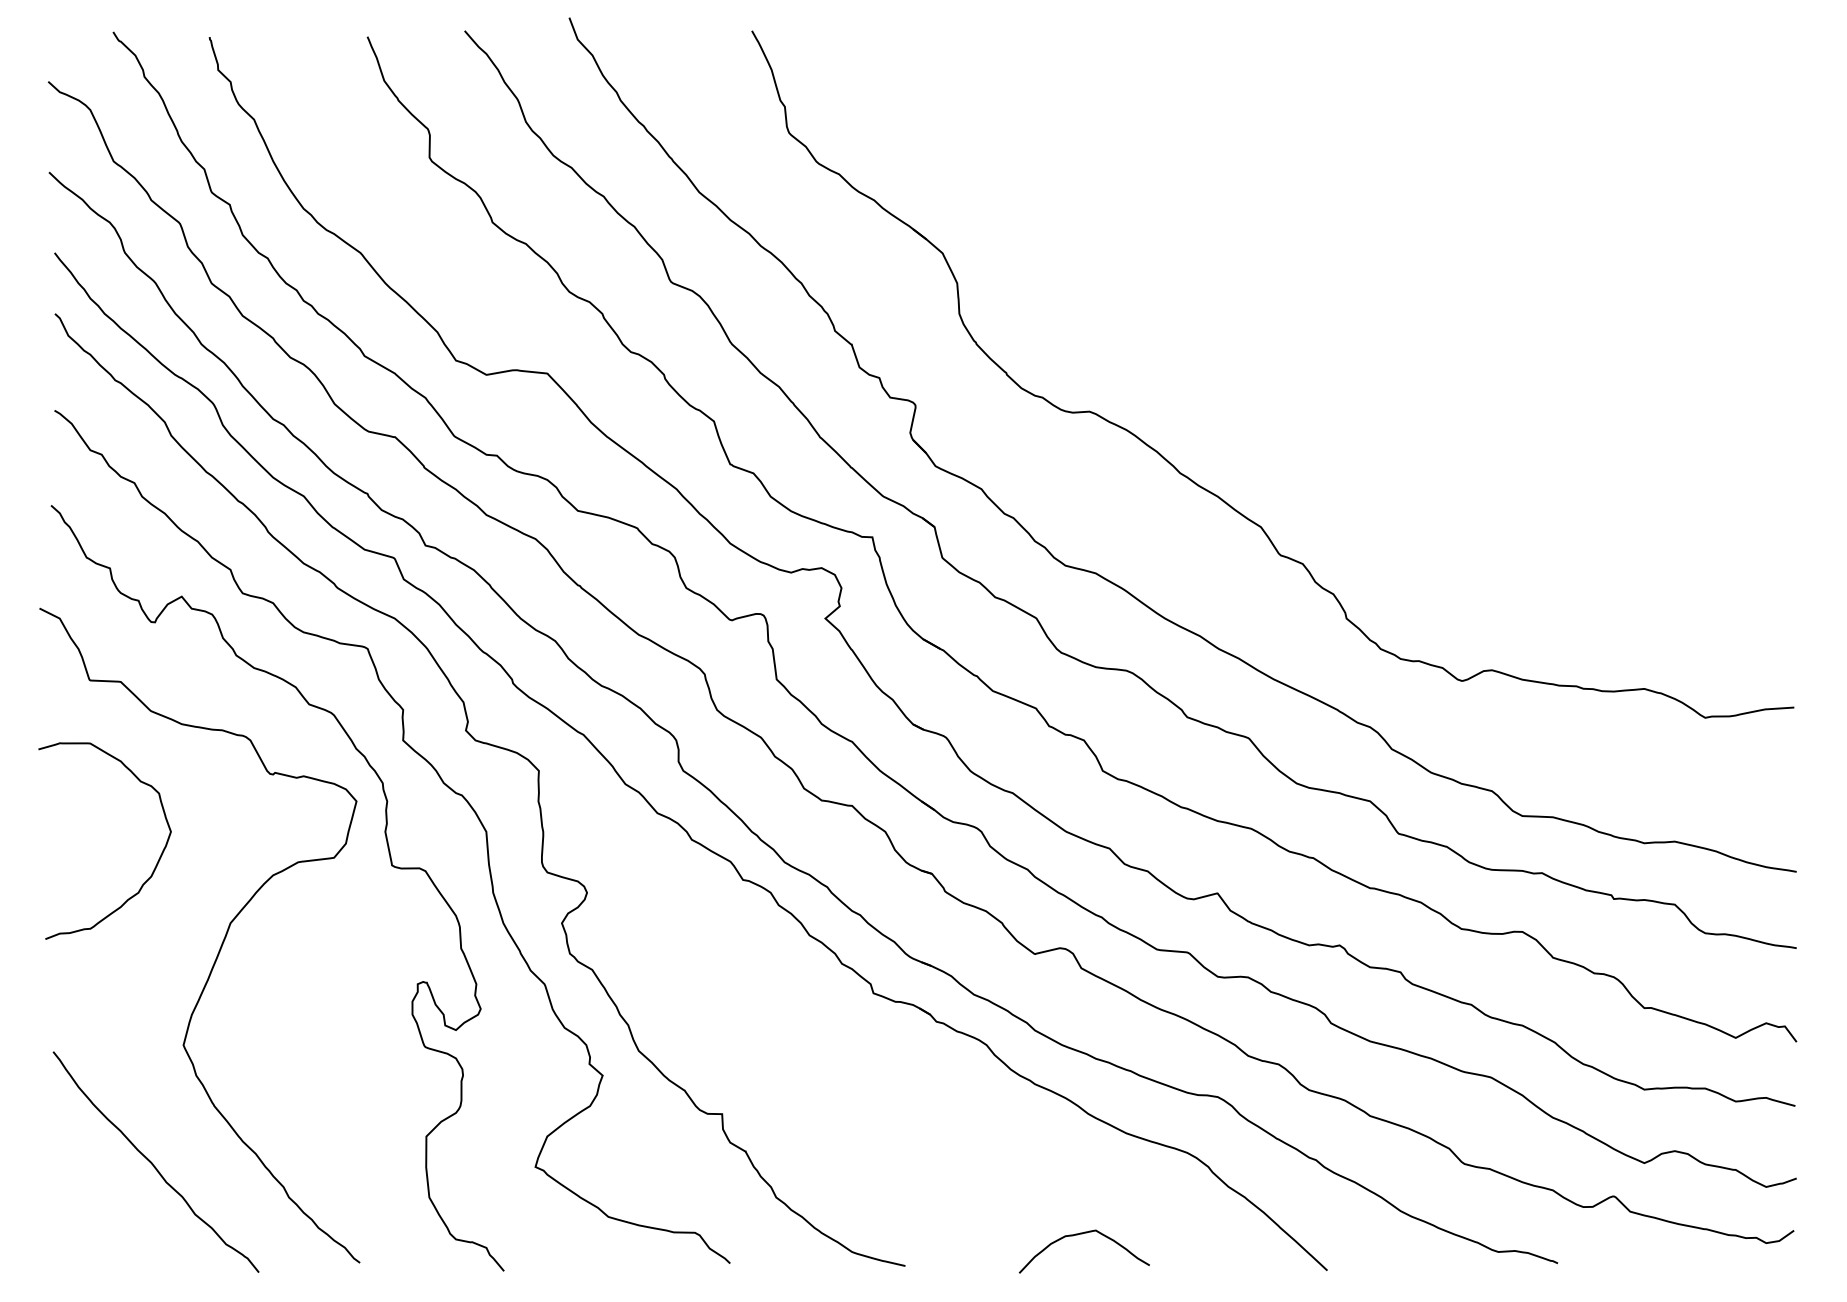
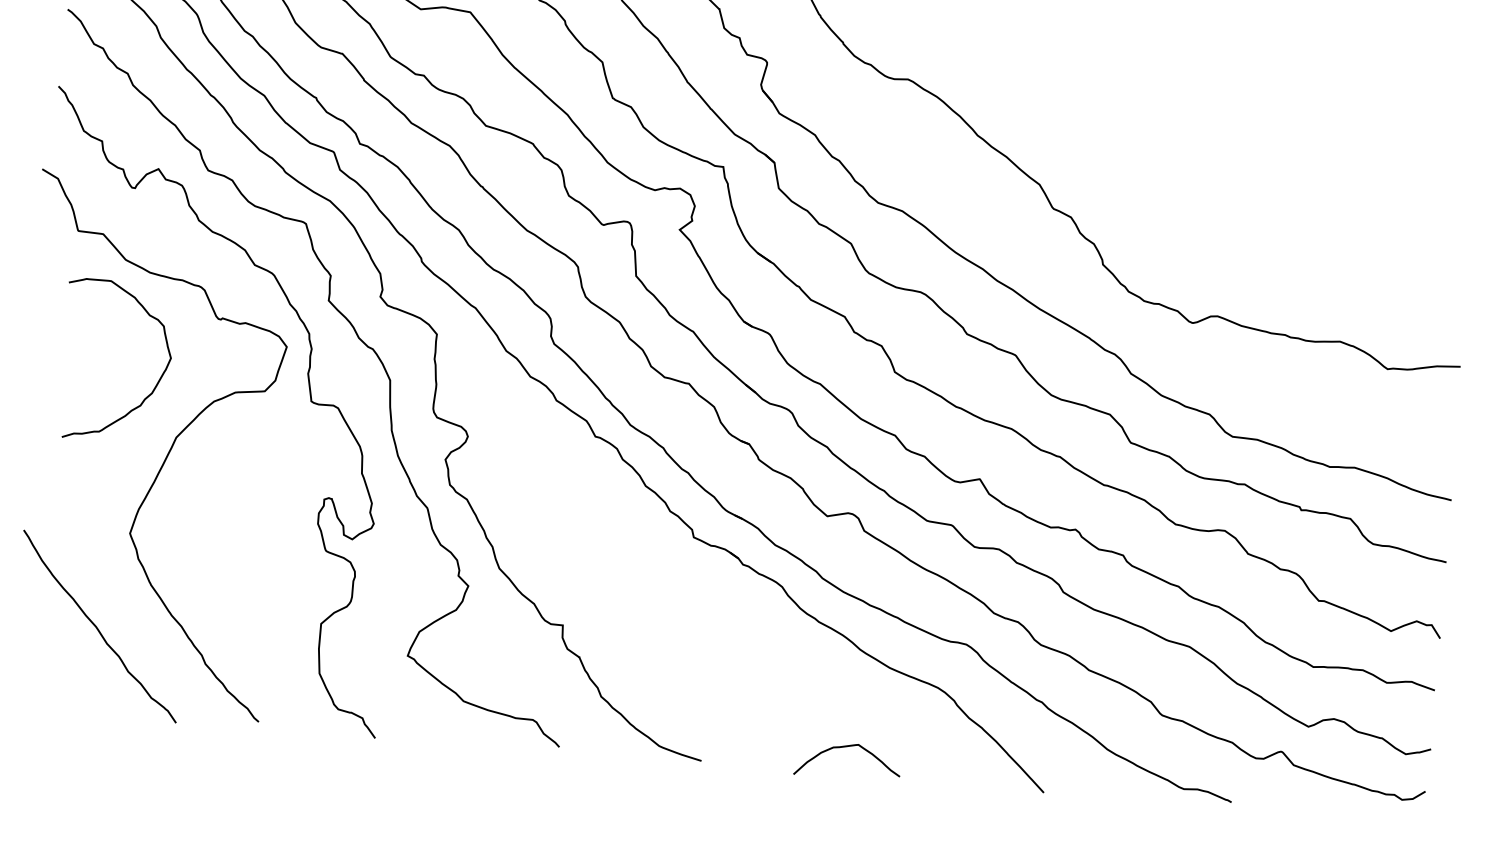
curve: (155, 865) -> (156, 384), moved

